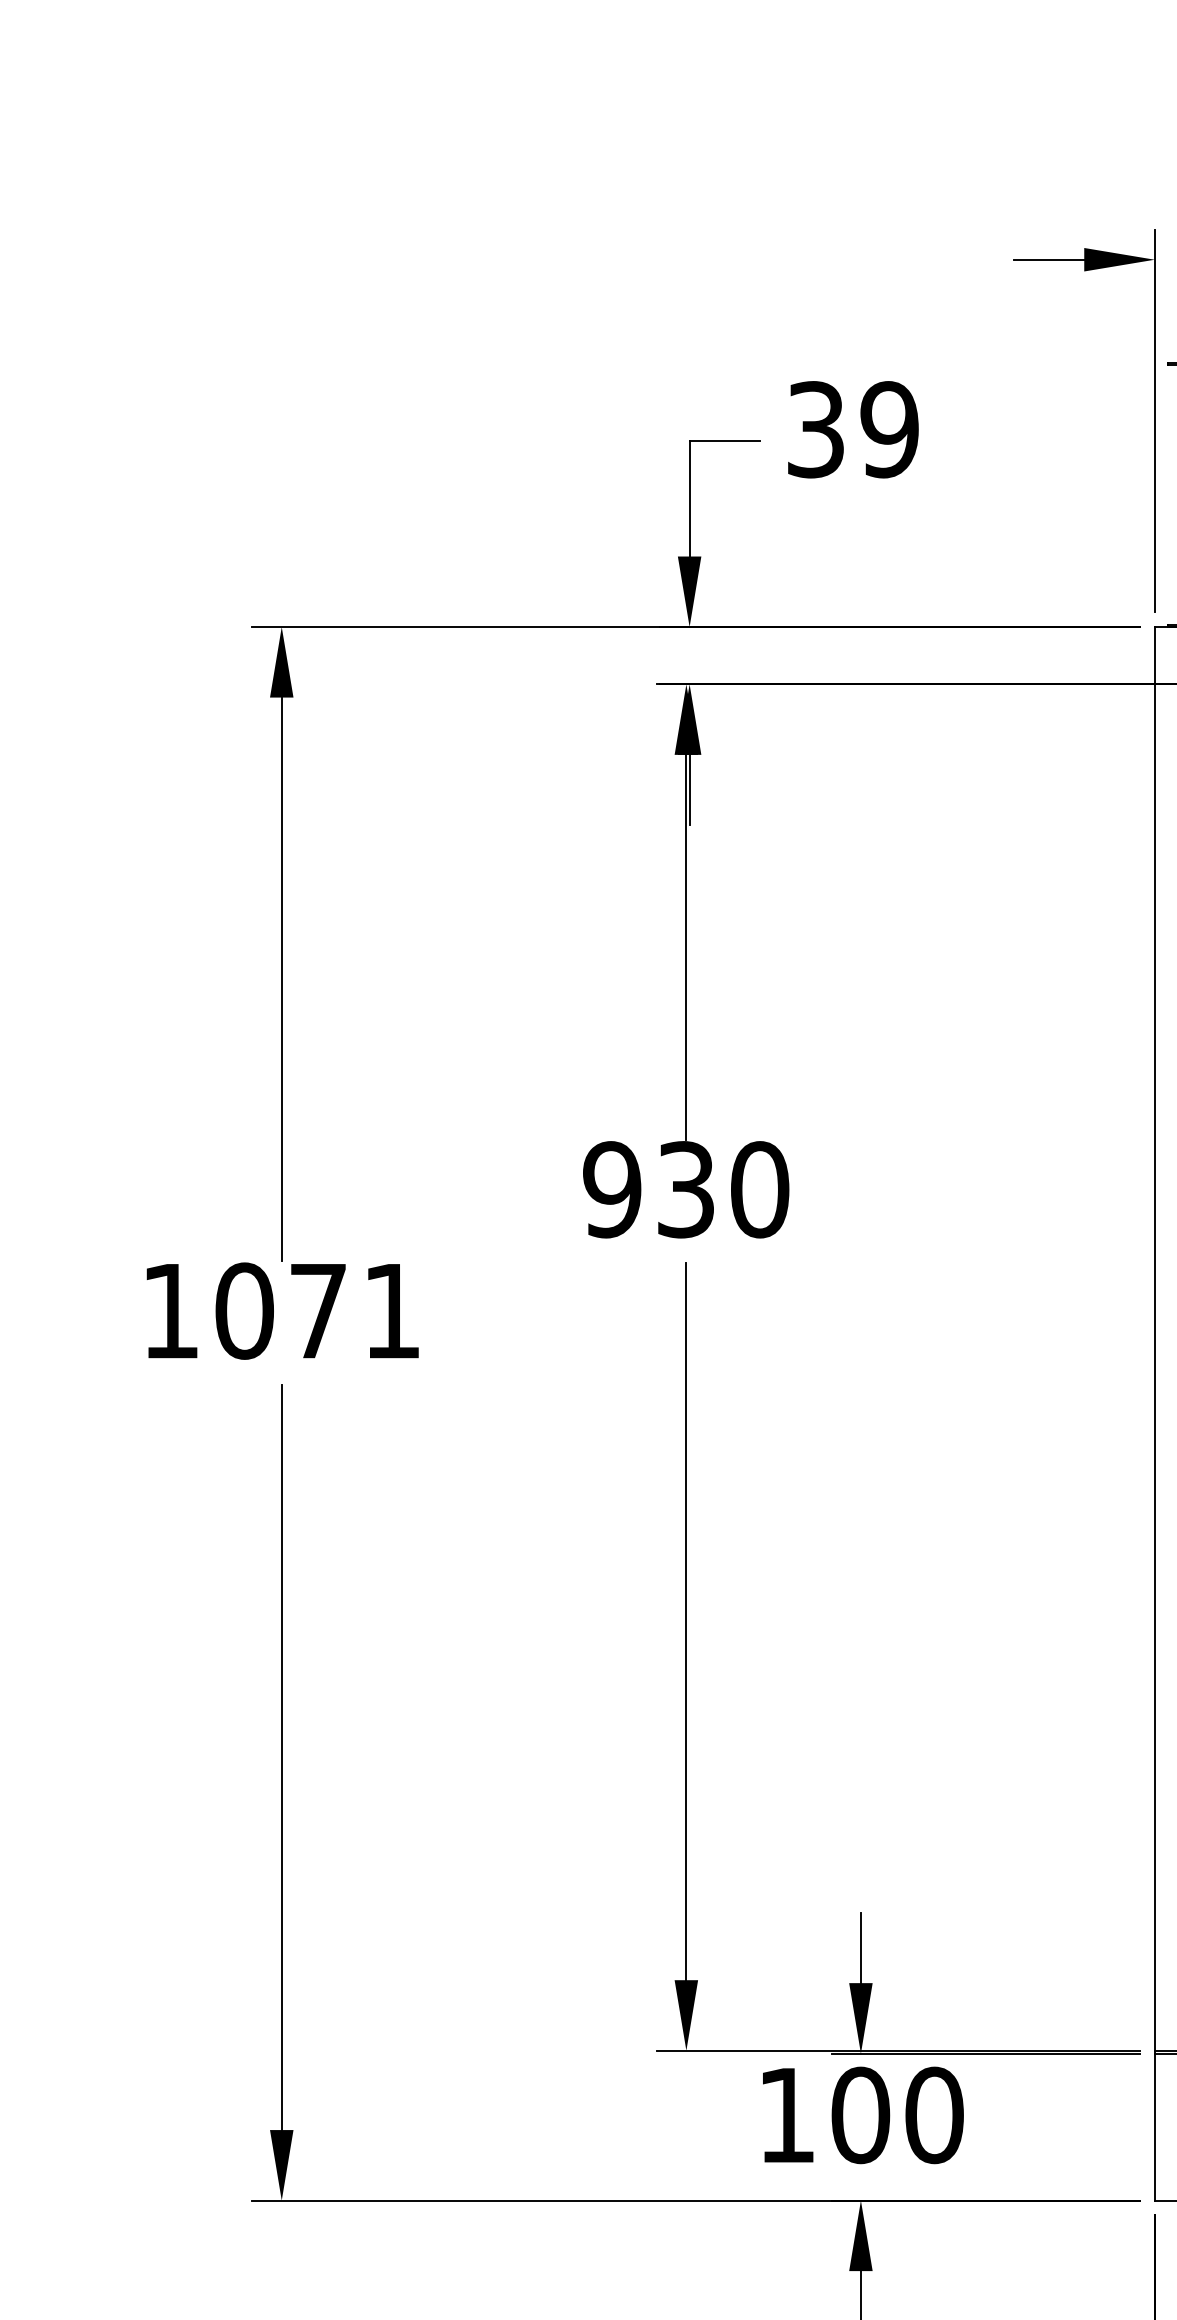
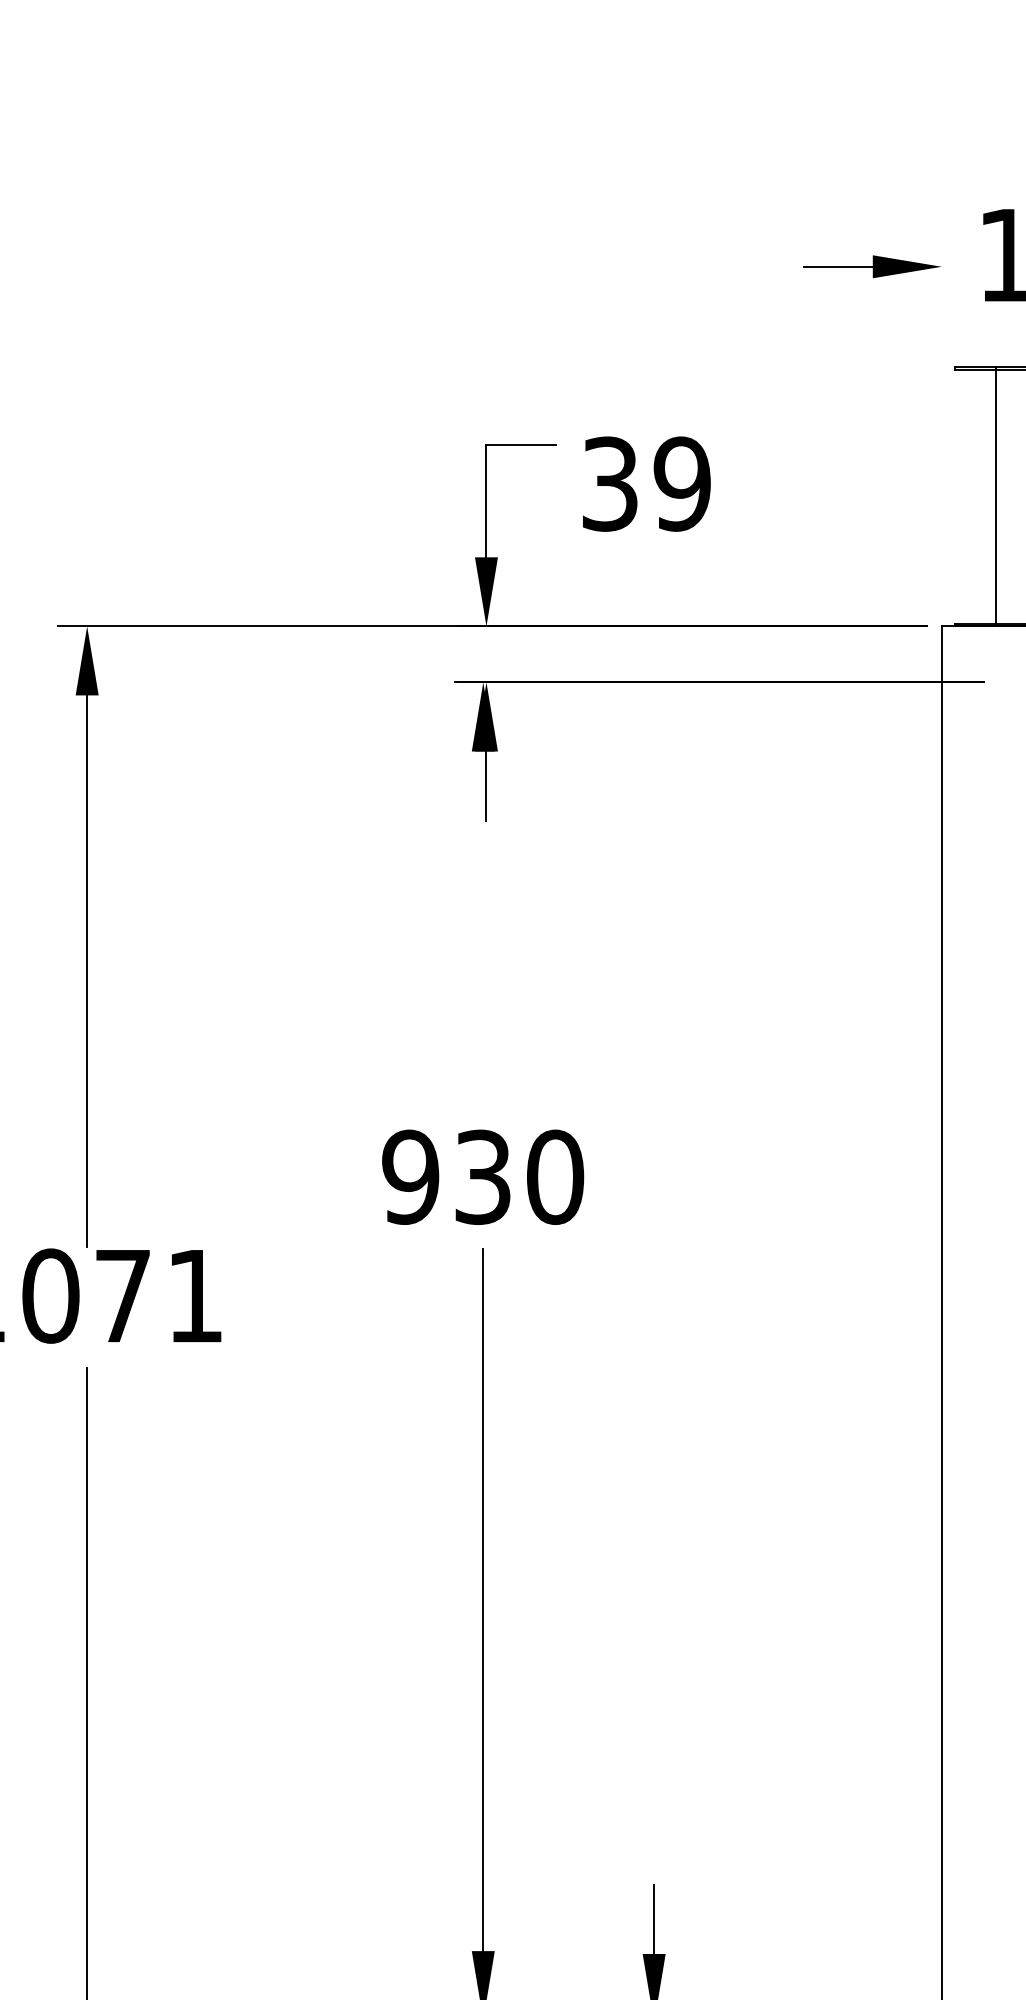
line: (1154, 421) -> (941, 425), removed
text: (853, 429) -> (646, 483), moved
line: (686, 946) -> (483, 939), removed

